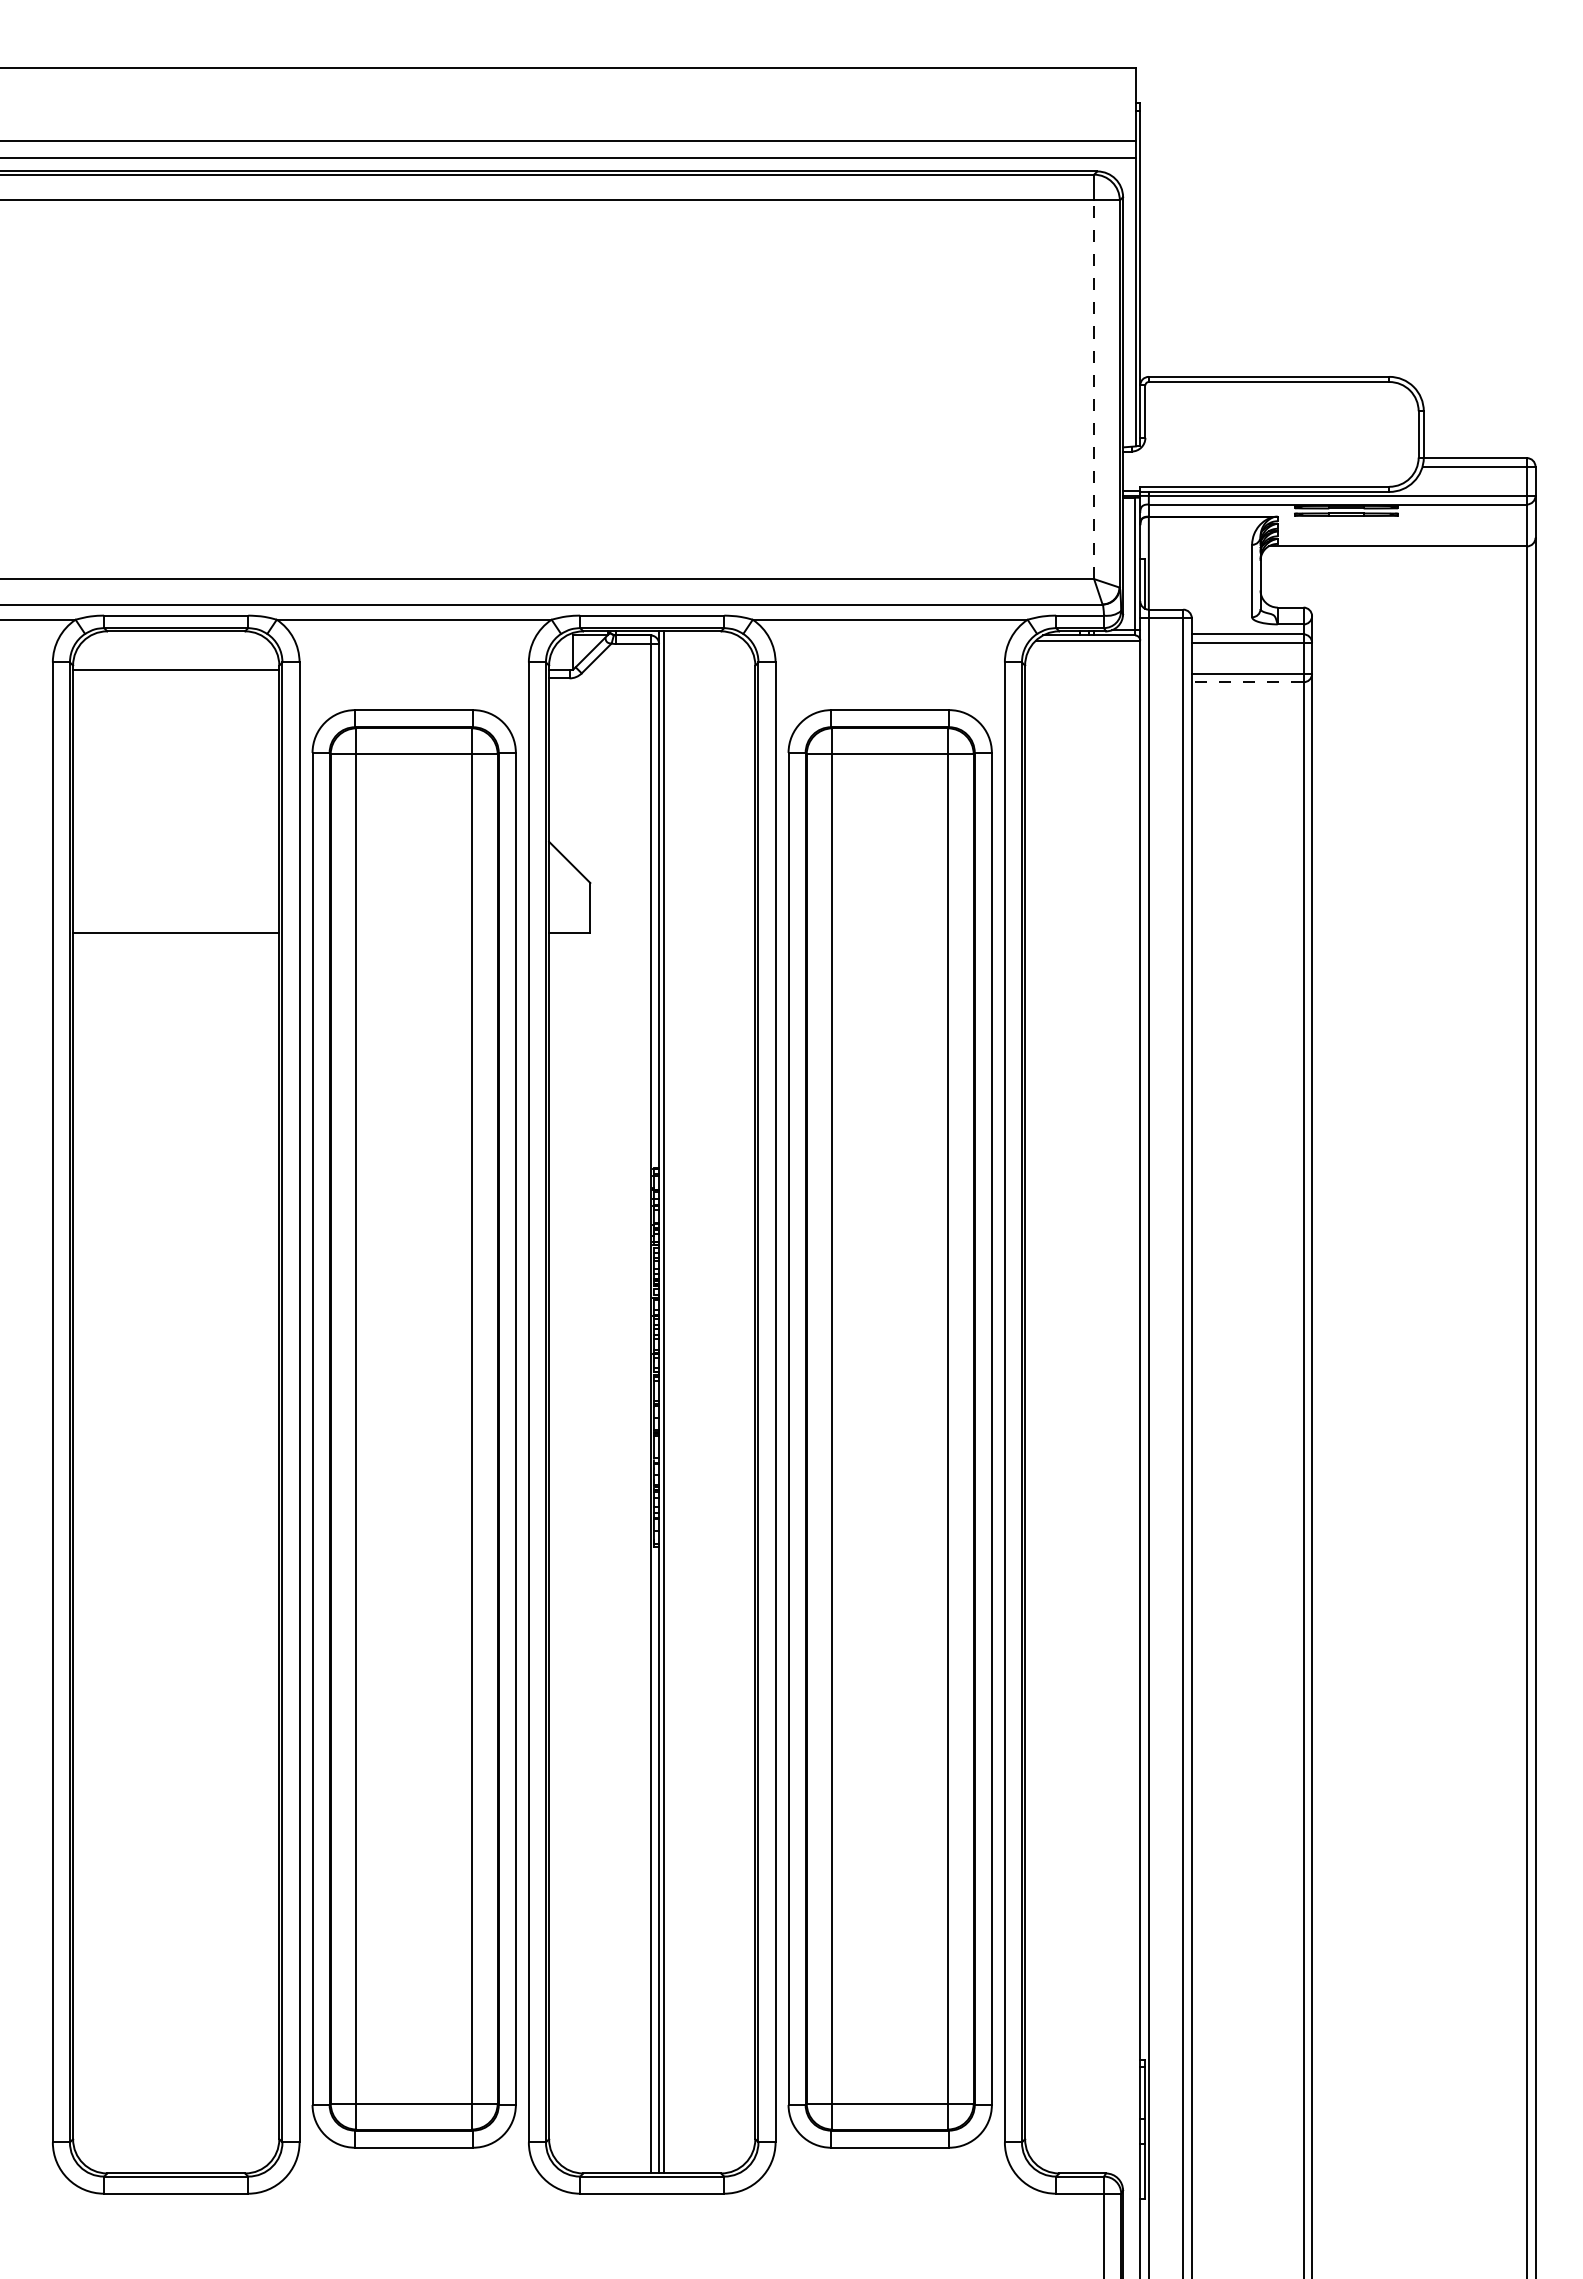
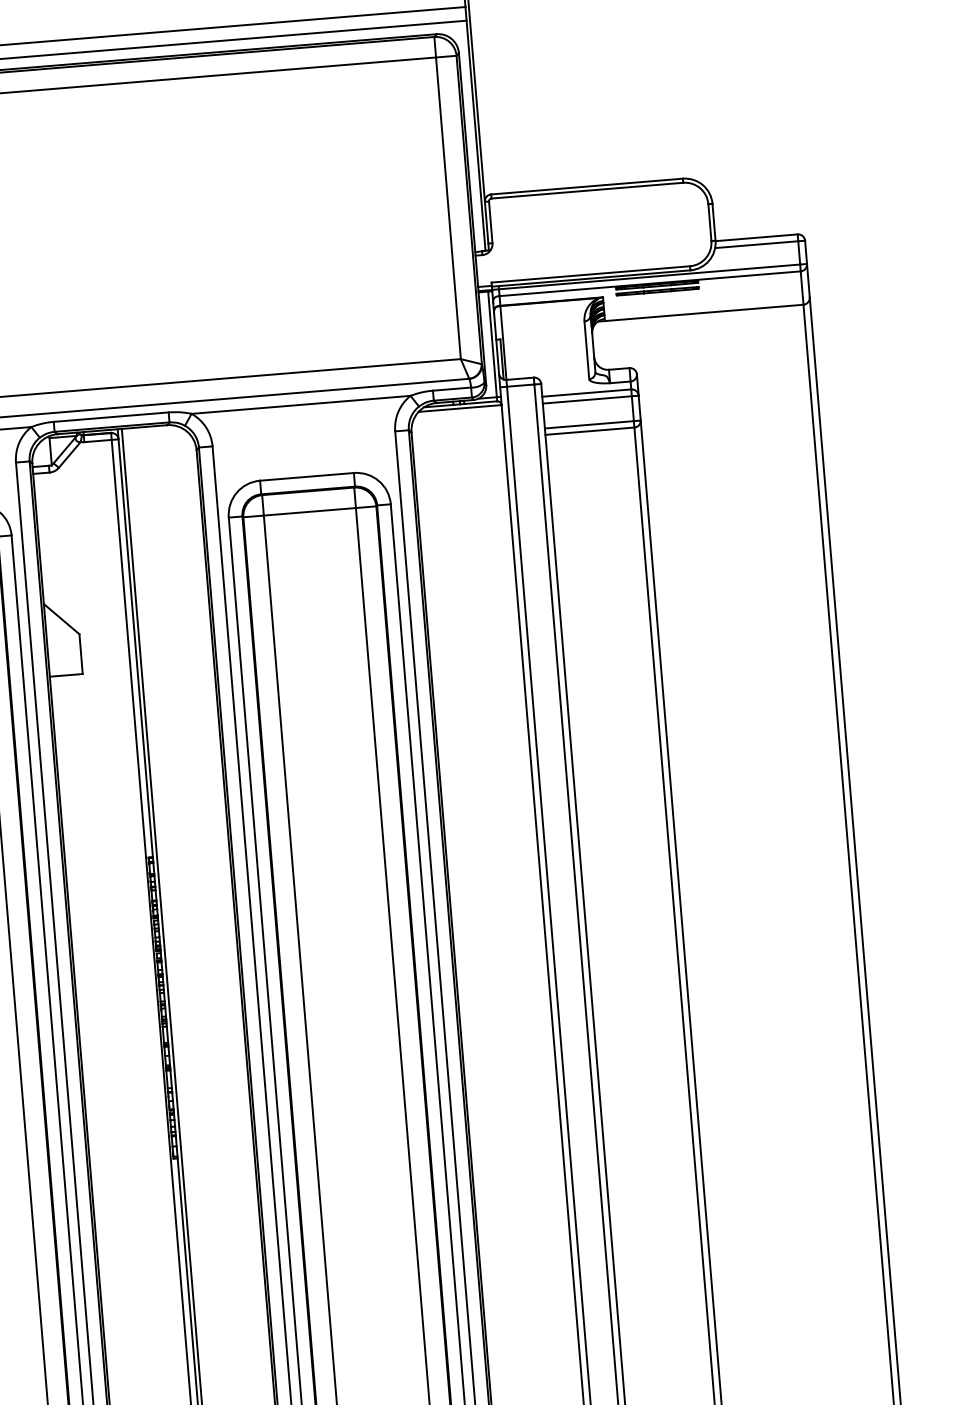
line: (1094, 389) -> (448, 208), dashed -> solid
line: (1247, 682) -> (589, 431), dashed -> solid

